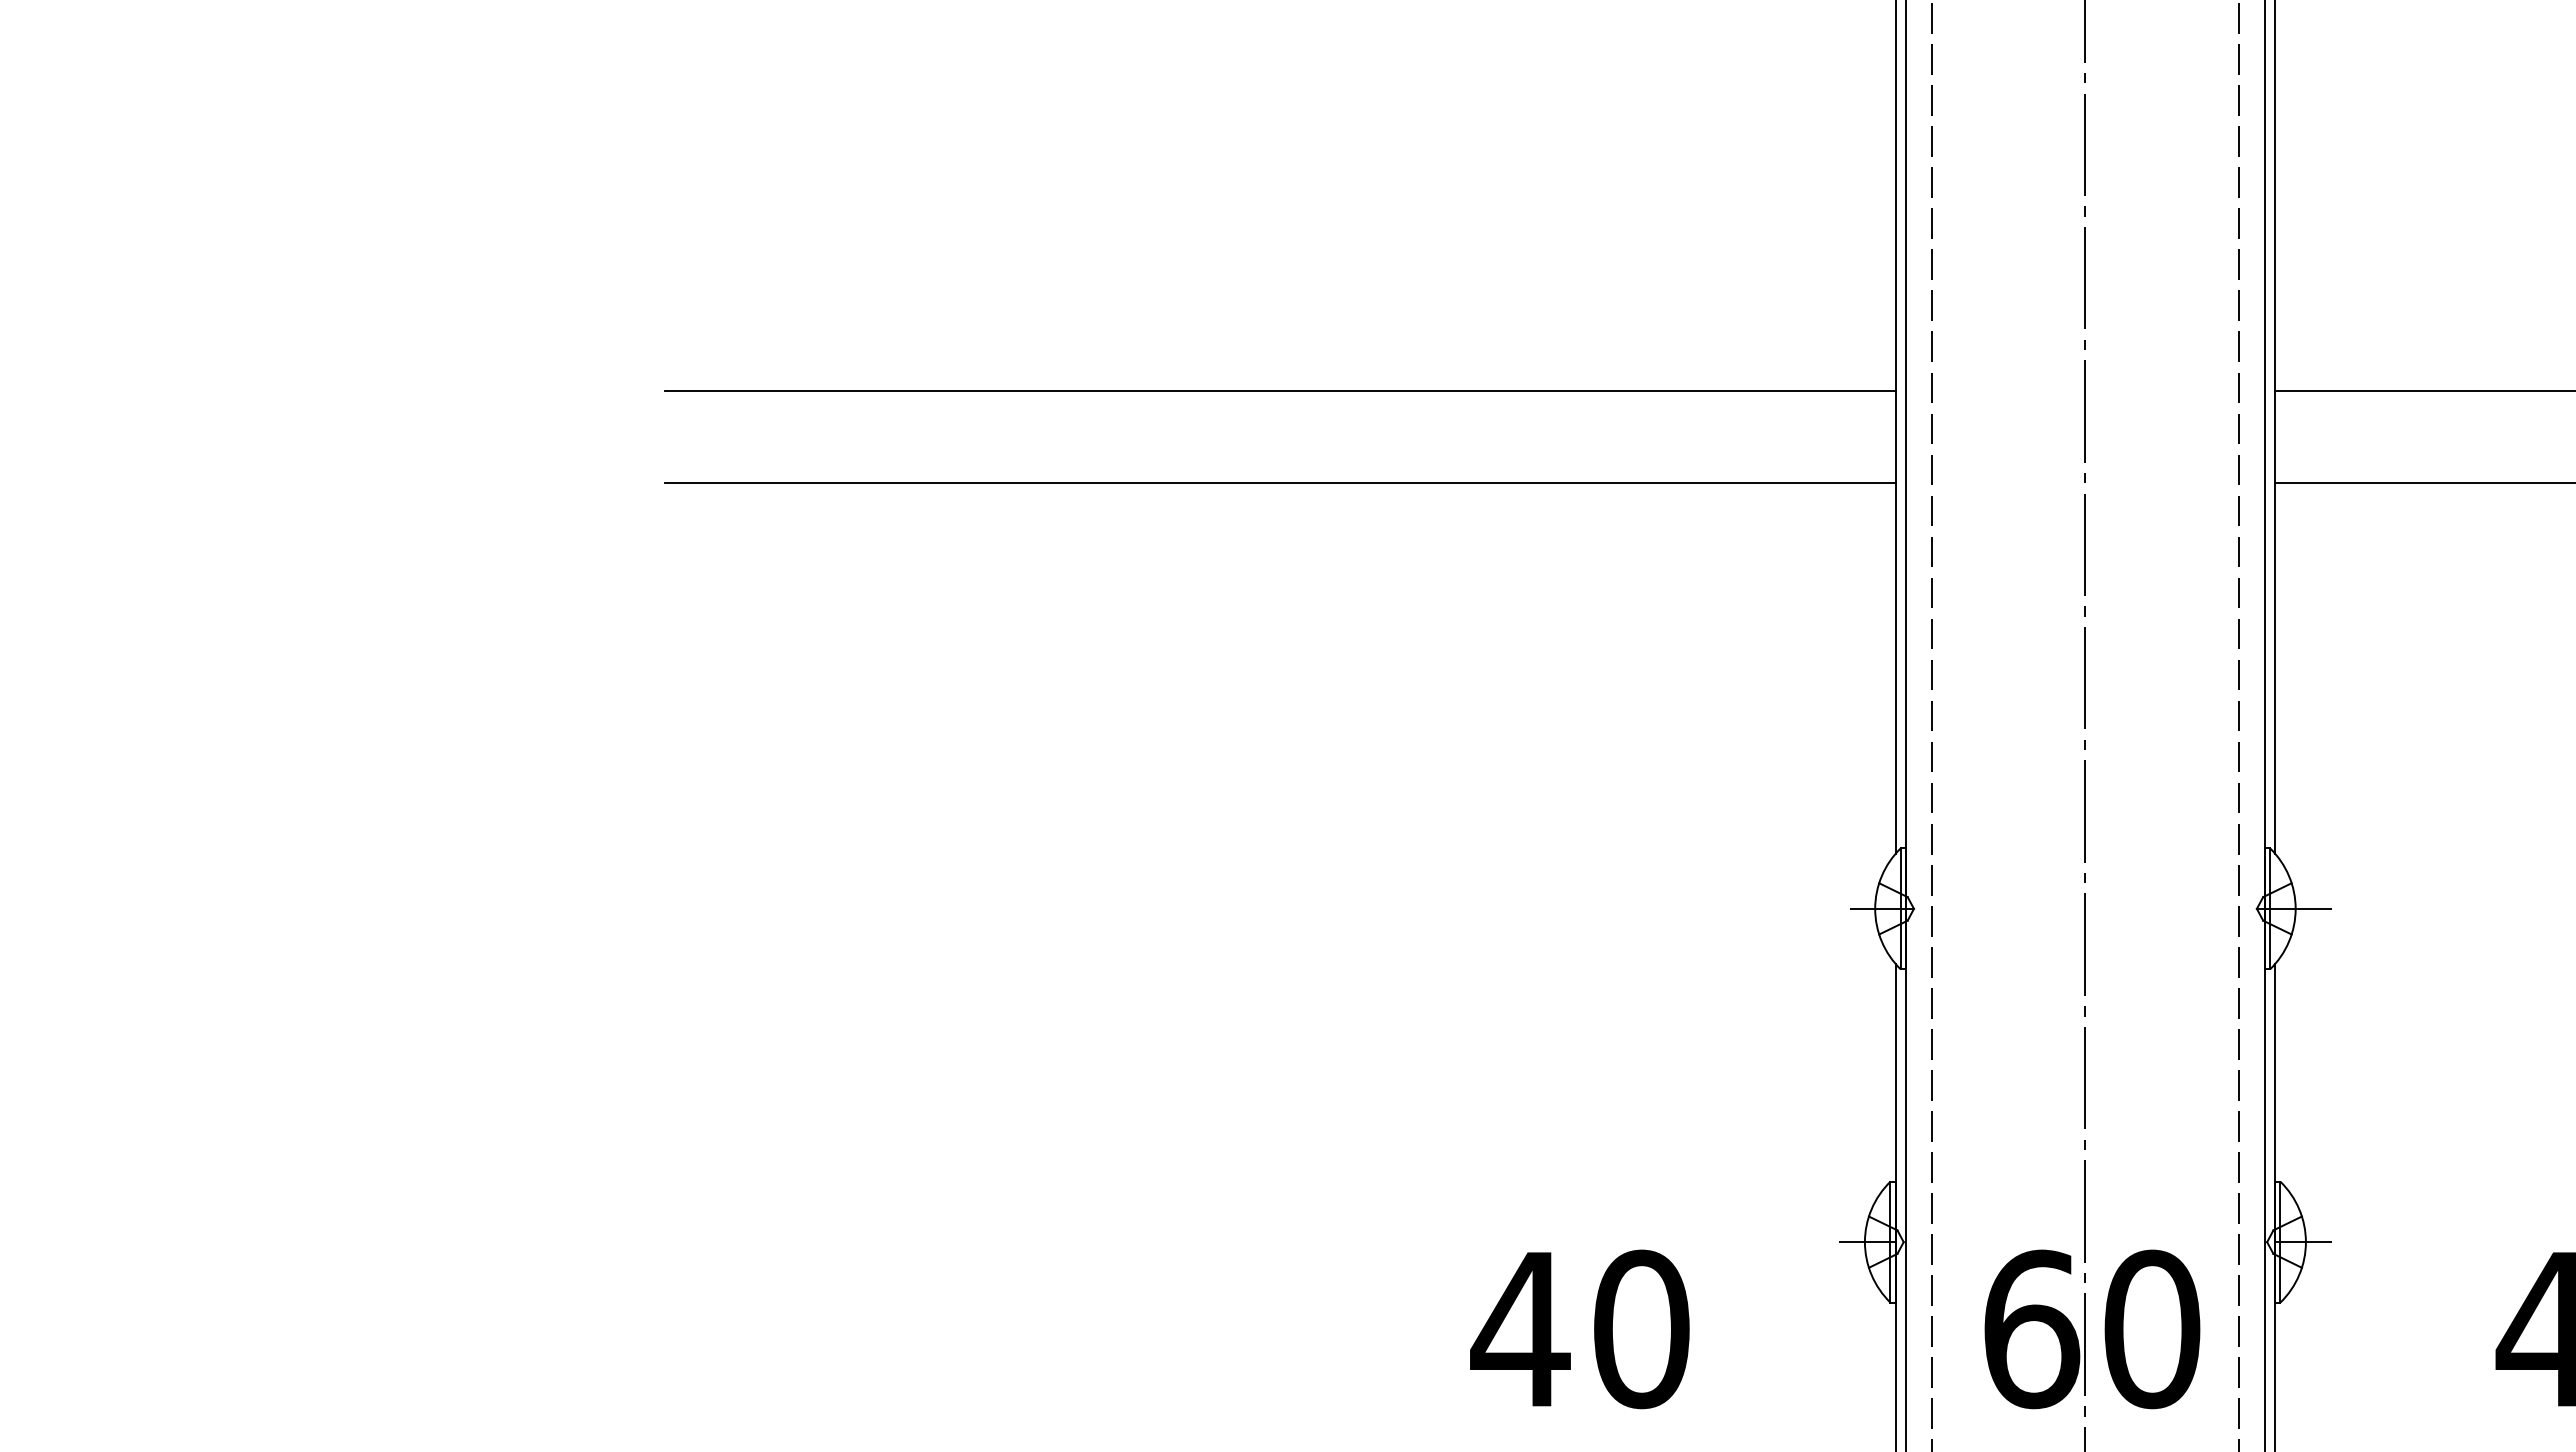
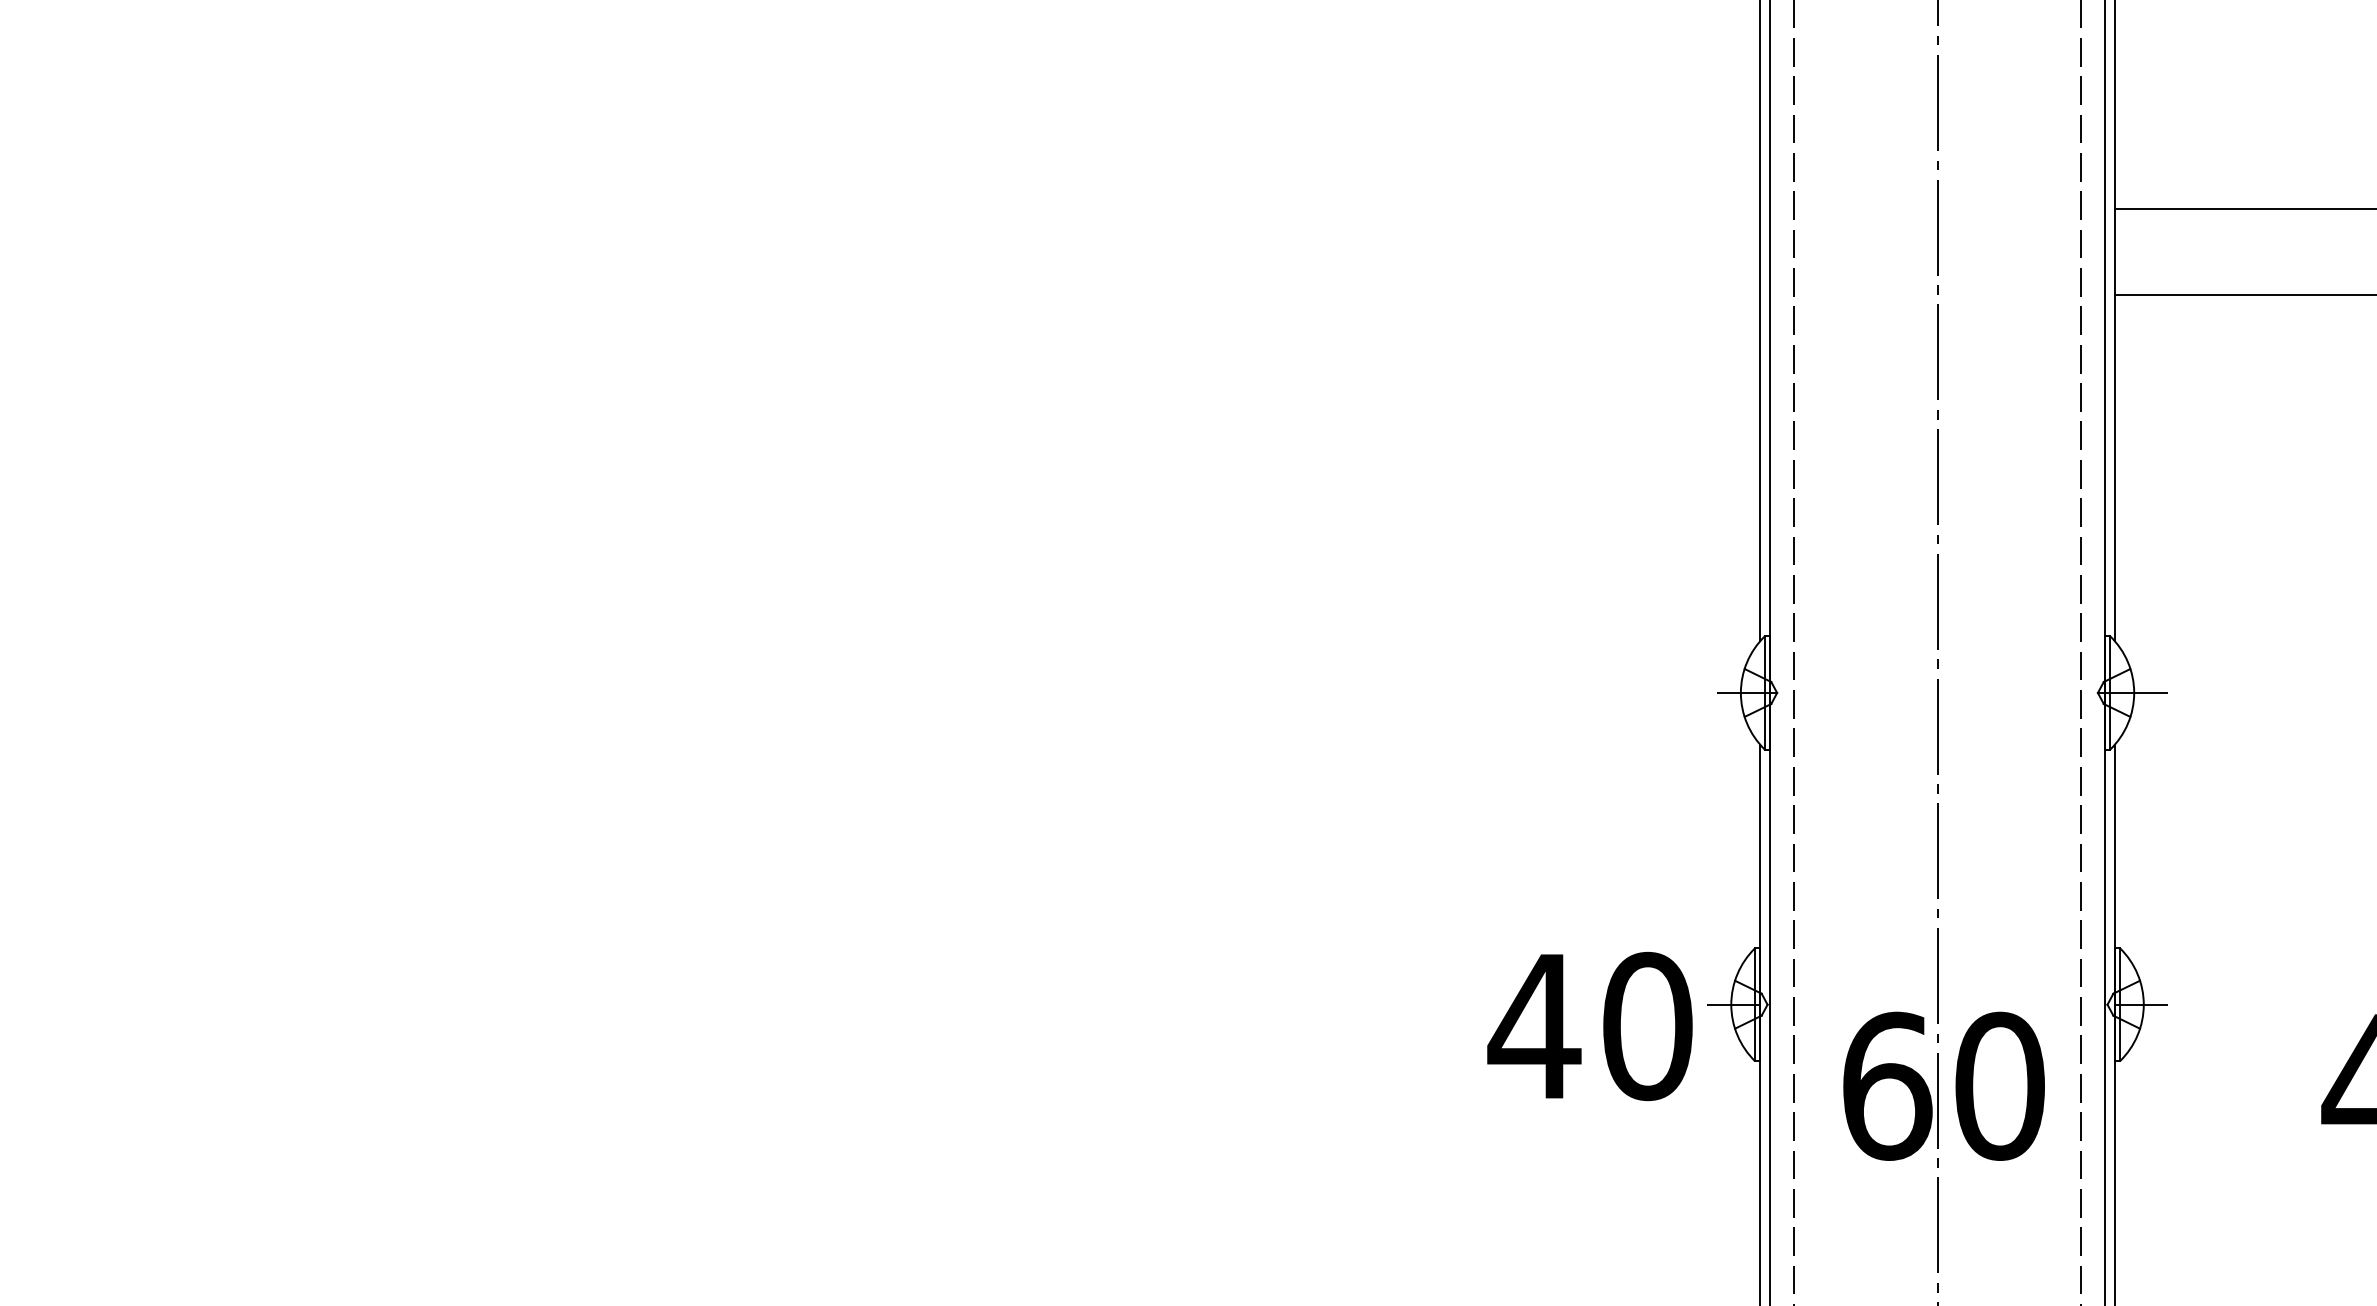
line: (1280, 390) -> (1184, 208), removed
line: (1280, 483) -> (1184, 295), removed
text: (1579, 1329) -> (1589, 1026), moved

